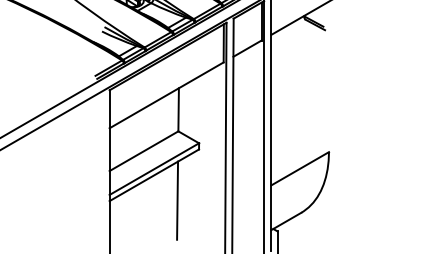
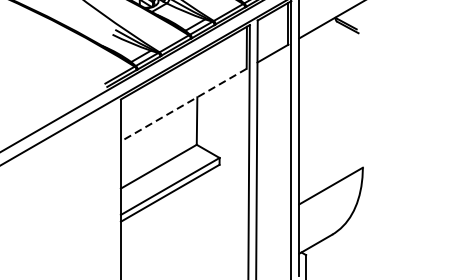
line: (166, 95) -> (183, 105), solid -> dashed
line: (177, 200) -> (195, 221), removed

